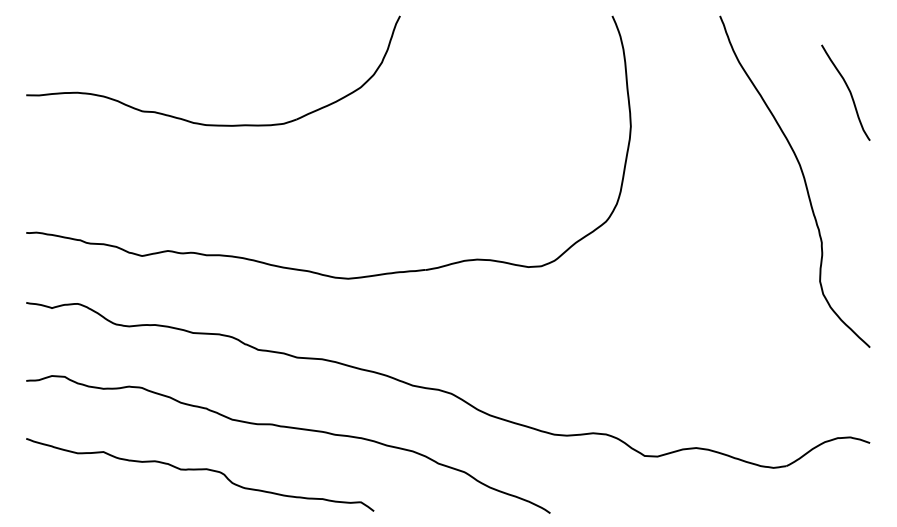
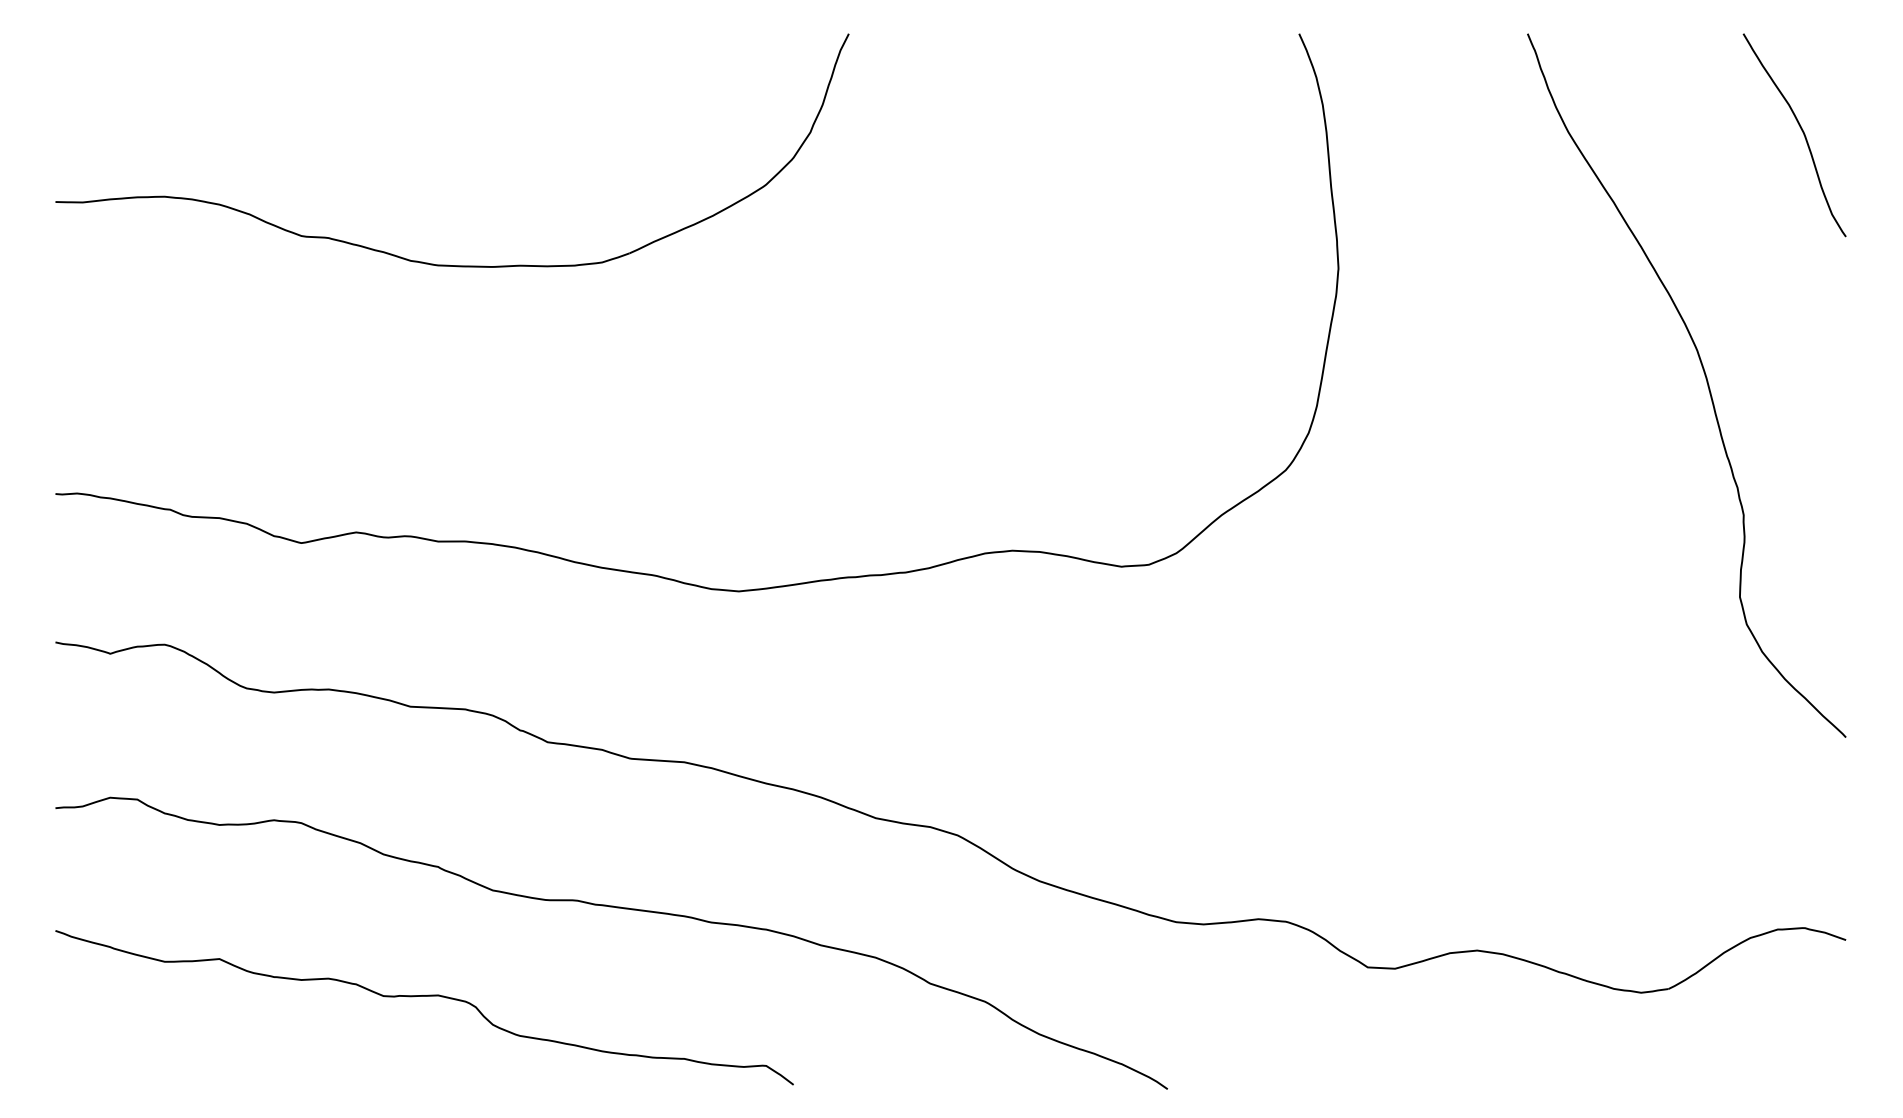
curve: (848, 90) -> (1800, 130), moved

